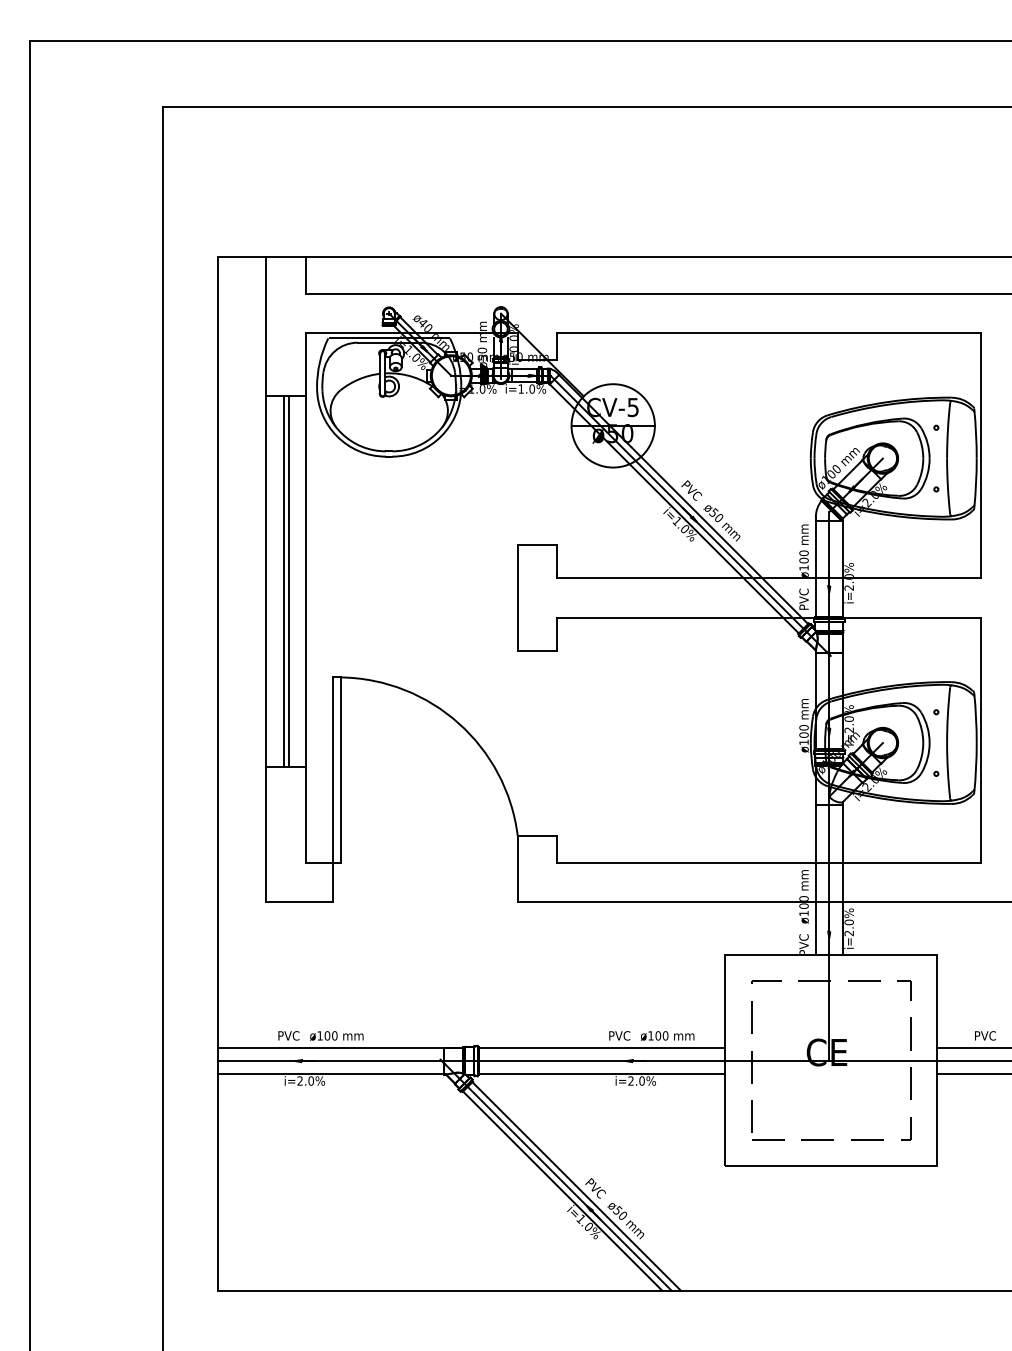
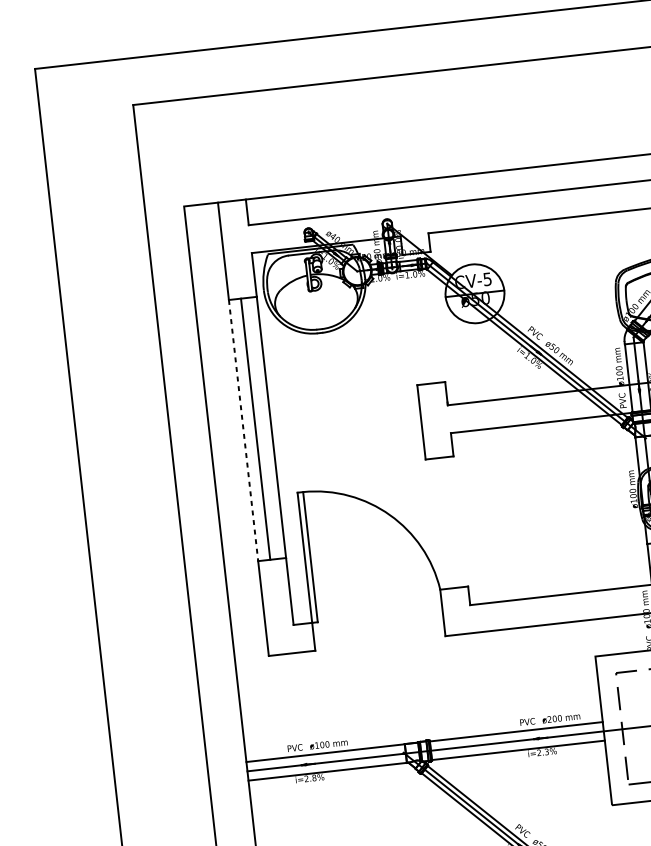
line: (266, 581) -> (243, 430), solid -> dashed
line: (288, 581) -> (259, 428), removed
text: (650, 1035) -> (549, 719), ø100 -> ø200
text: (310, 1080) -> (313, 777), i=2.0% -> i=2.8%
text: (641, 1080) -> (546, 751), i=2.0% -> i=2.3%

